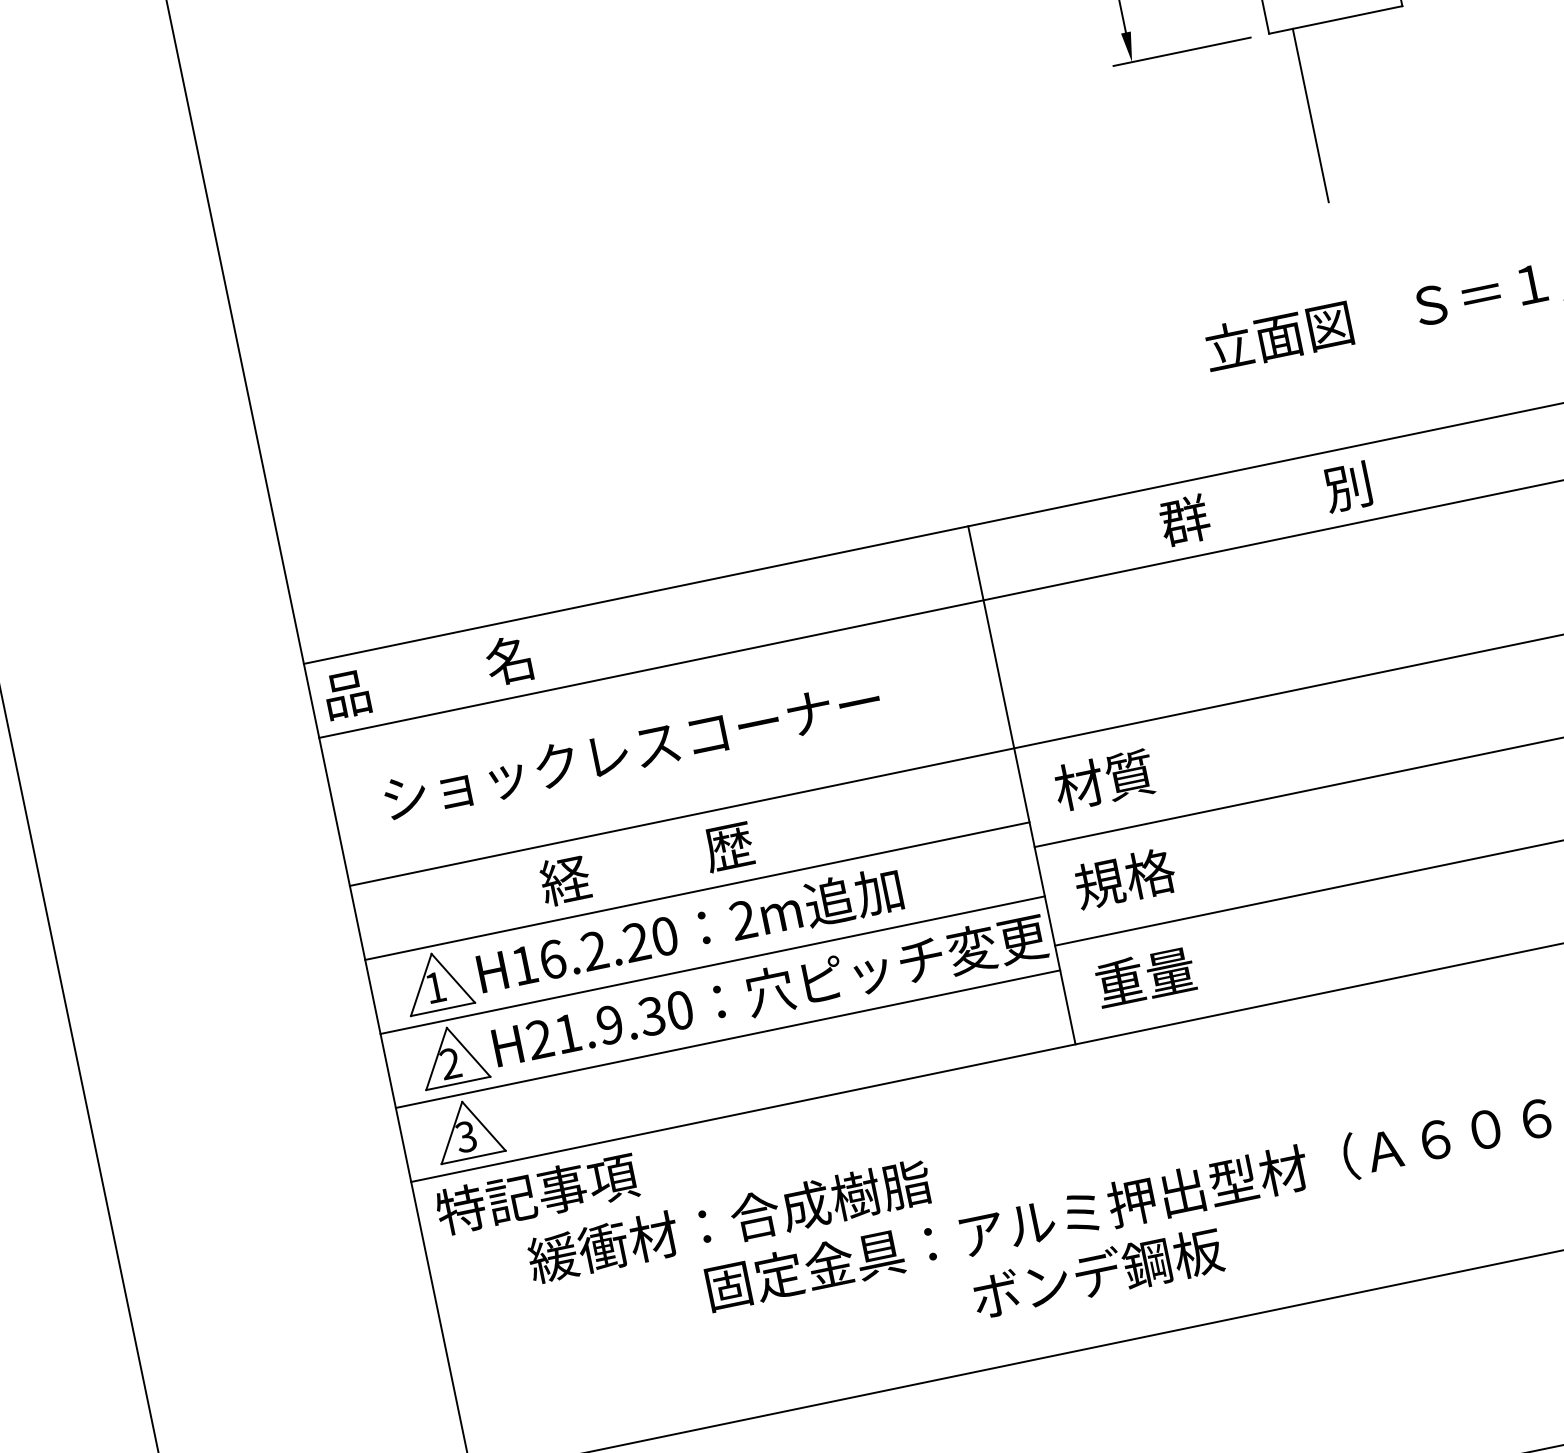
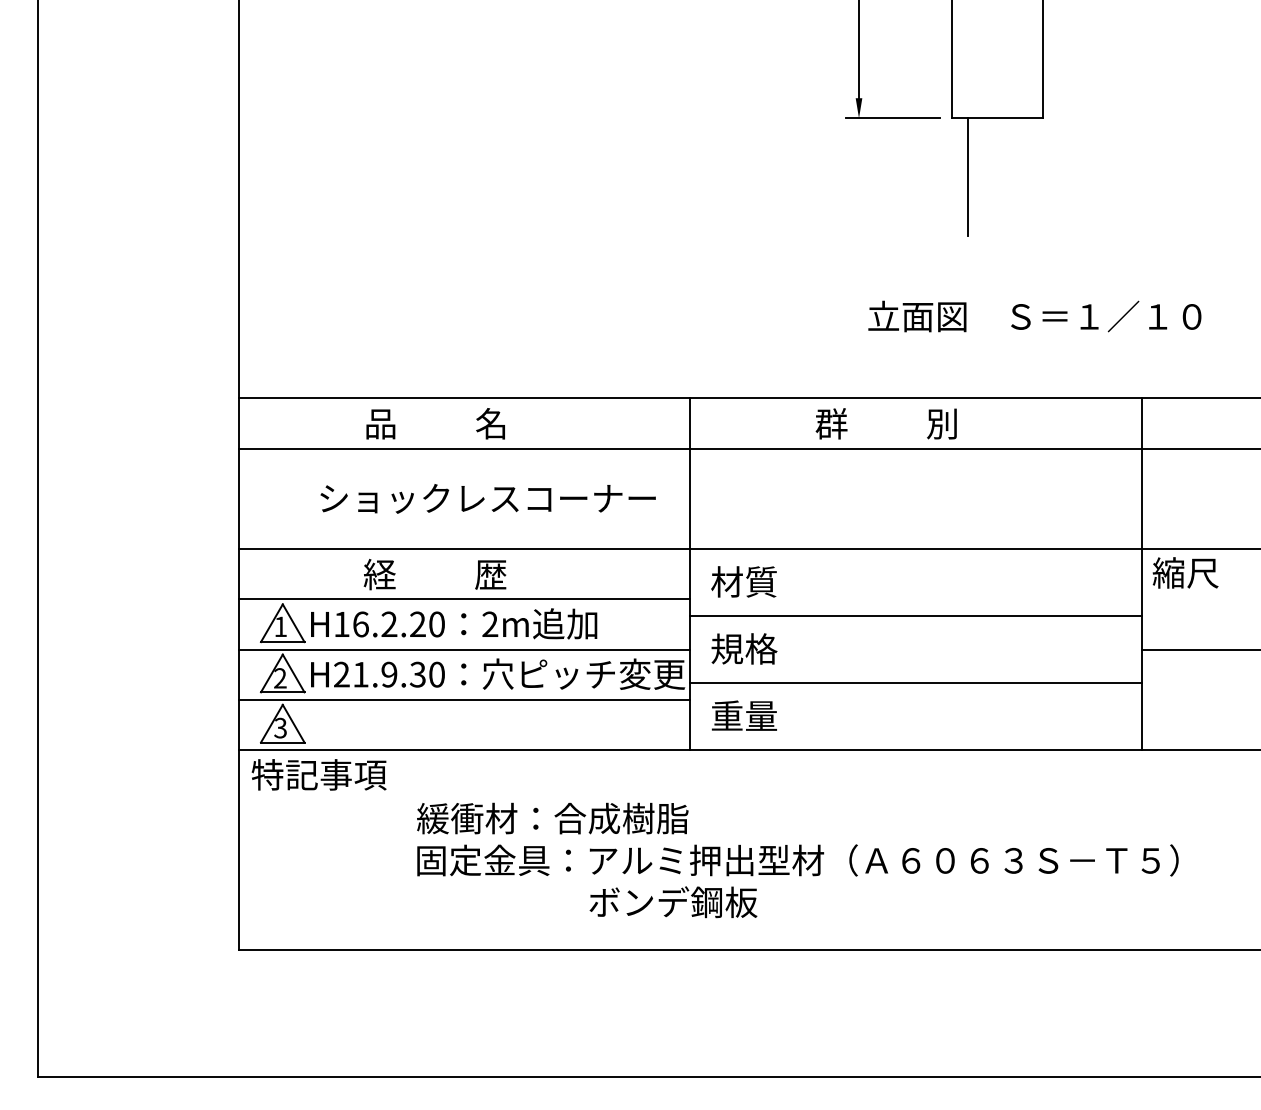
text: (427, 676) -> (435, 423), moved
text: (631, 749) -> (487, 498), moved
text: (729, 1221) -> (552, 818), moved

